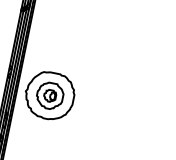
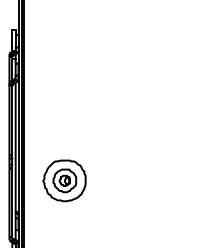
part: (49, 95) -> (64, 180), size x0.71

